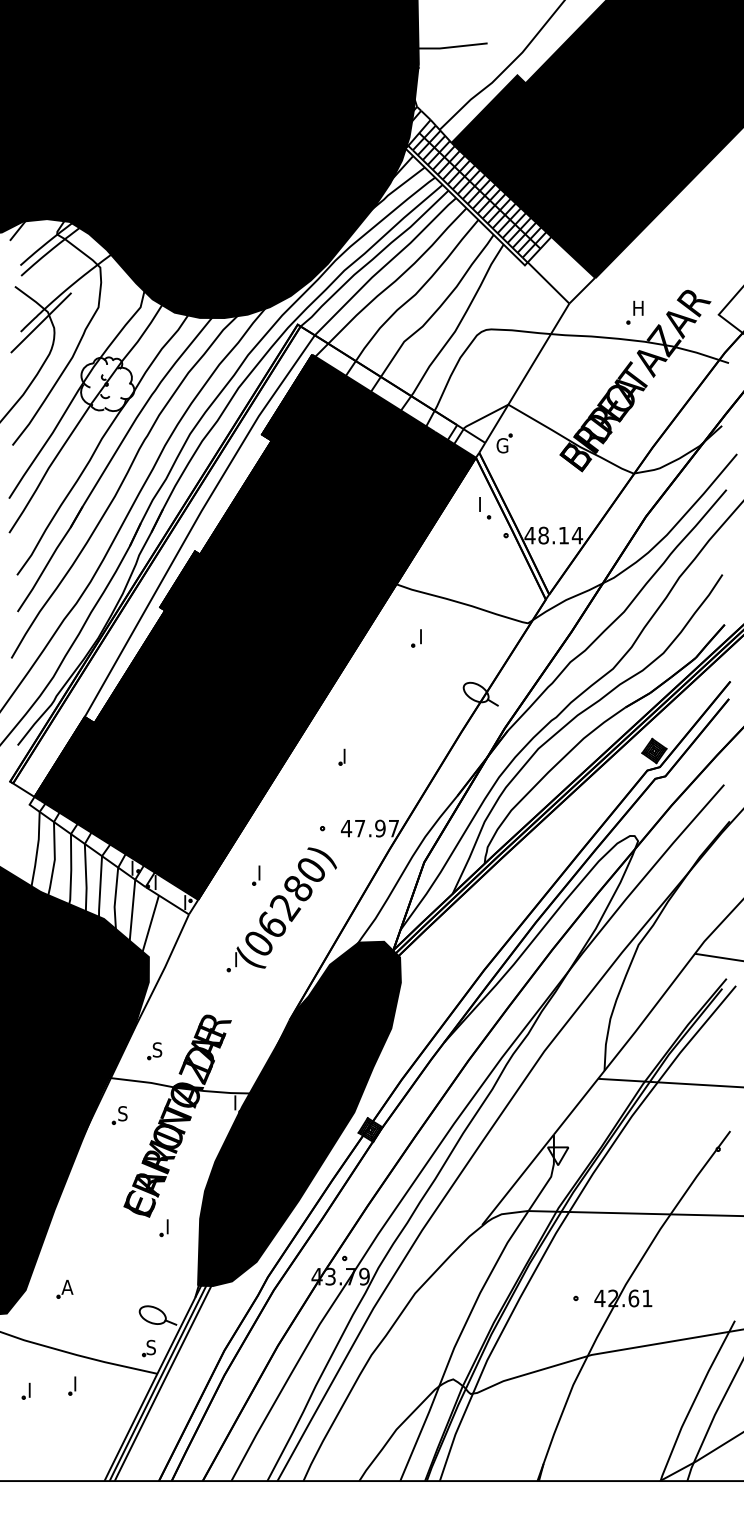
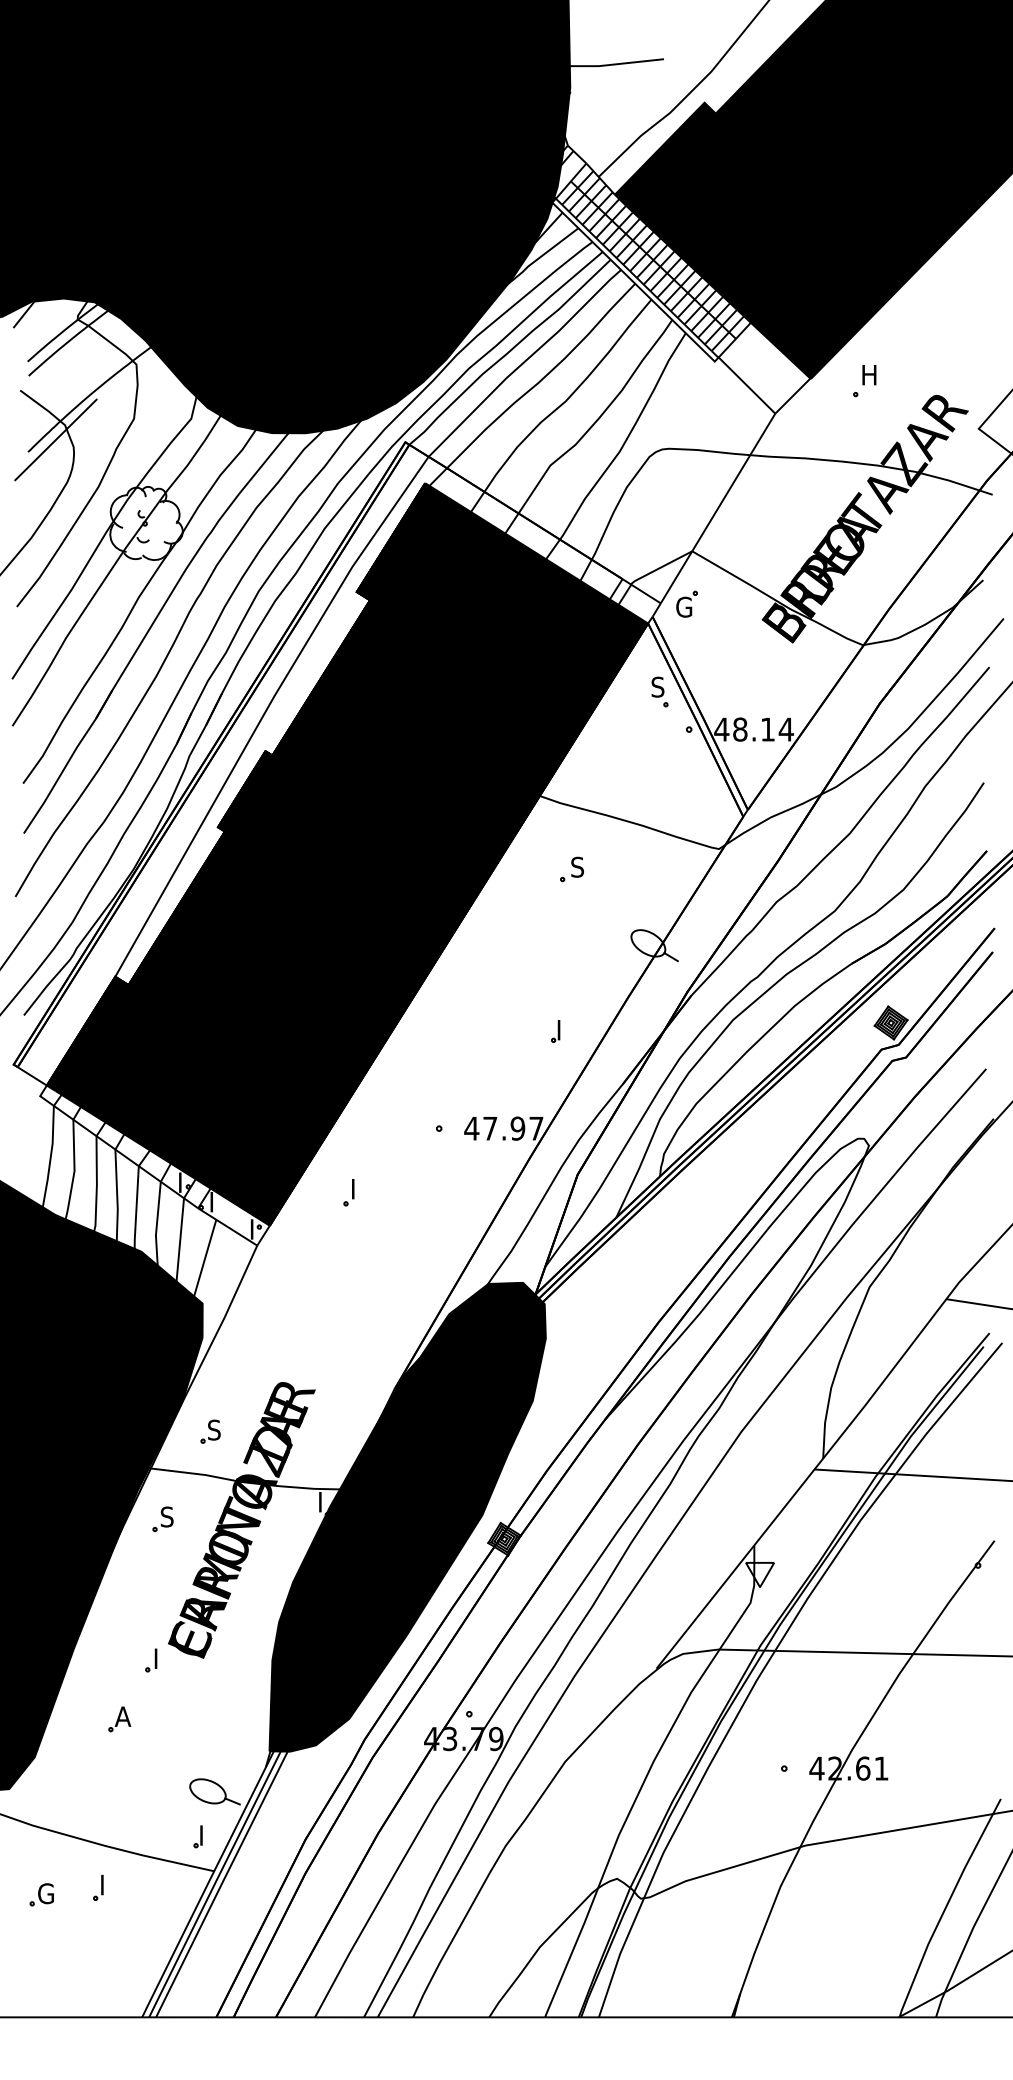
part: (634, 312) -> (864, 380), moved
text: (482, 504) -> (657, 687), I -> S
text: (423, 636) -> (576, 867), I -> S
part: (341, 756) -> (554, 1030), moved
part: (281, 909) -> (383, 1238), removed
part: (163, 1228) -> (150, 1661), moved
part: (64, 1288) -> (119, 1718), moved
text: (150, 1347) -> (204, 1835), S -> I
text: (33, 1389) -> (45, 1892), I -> G

